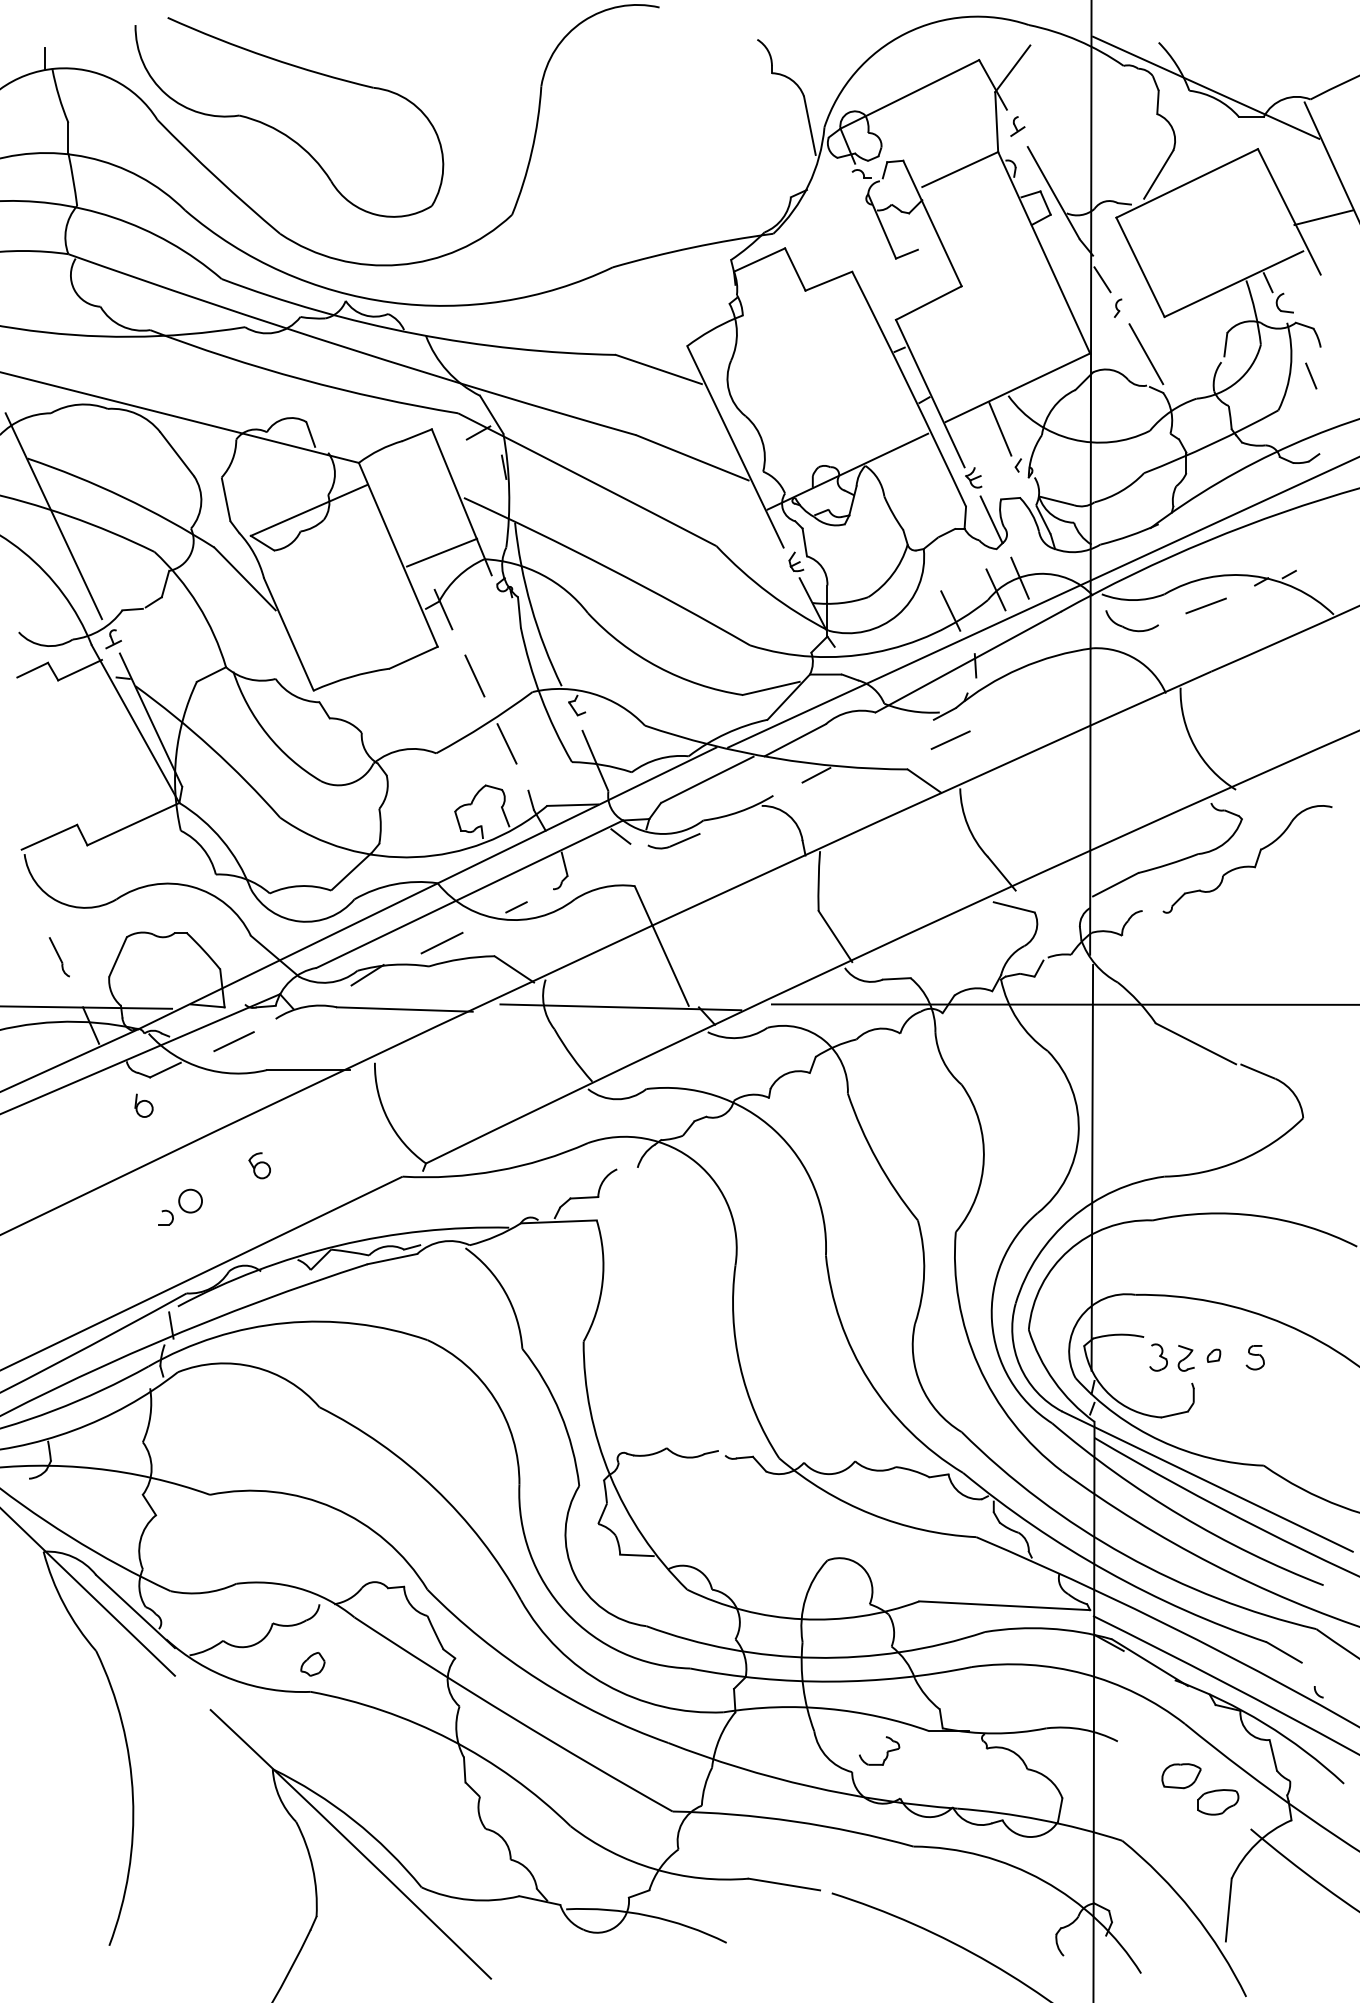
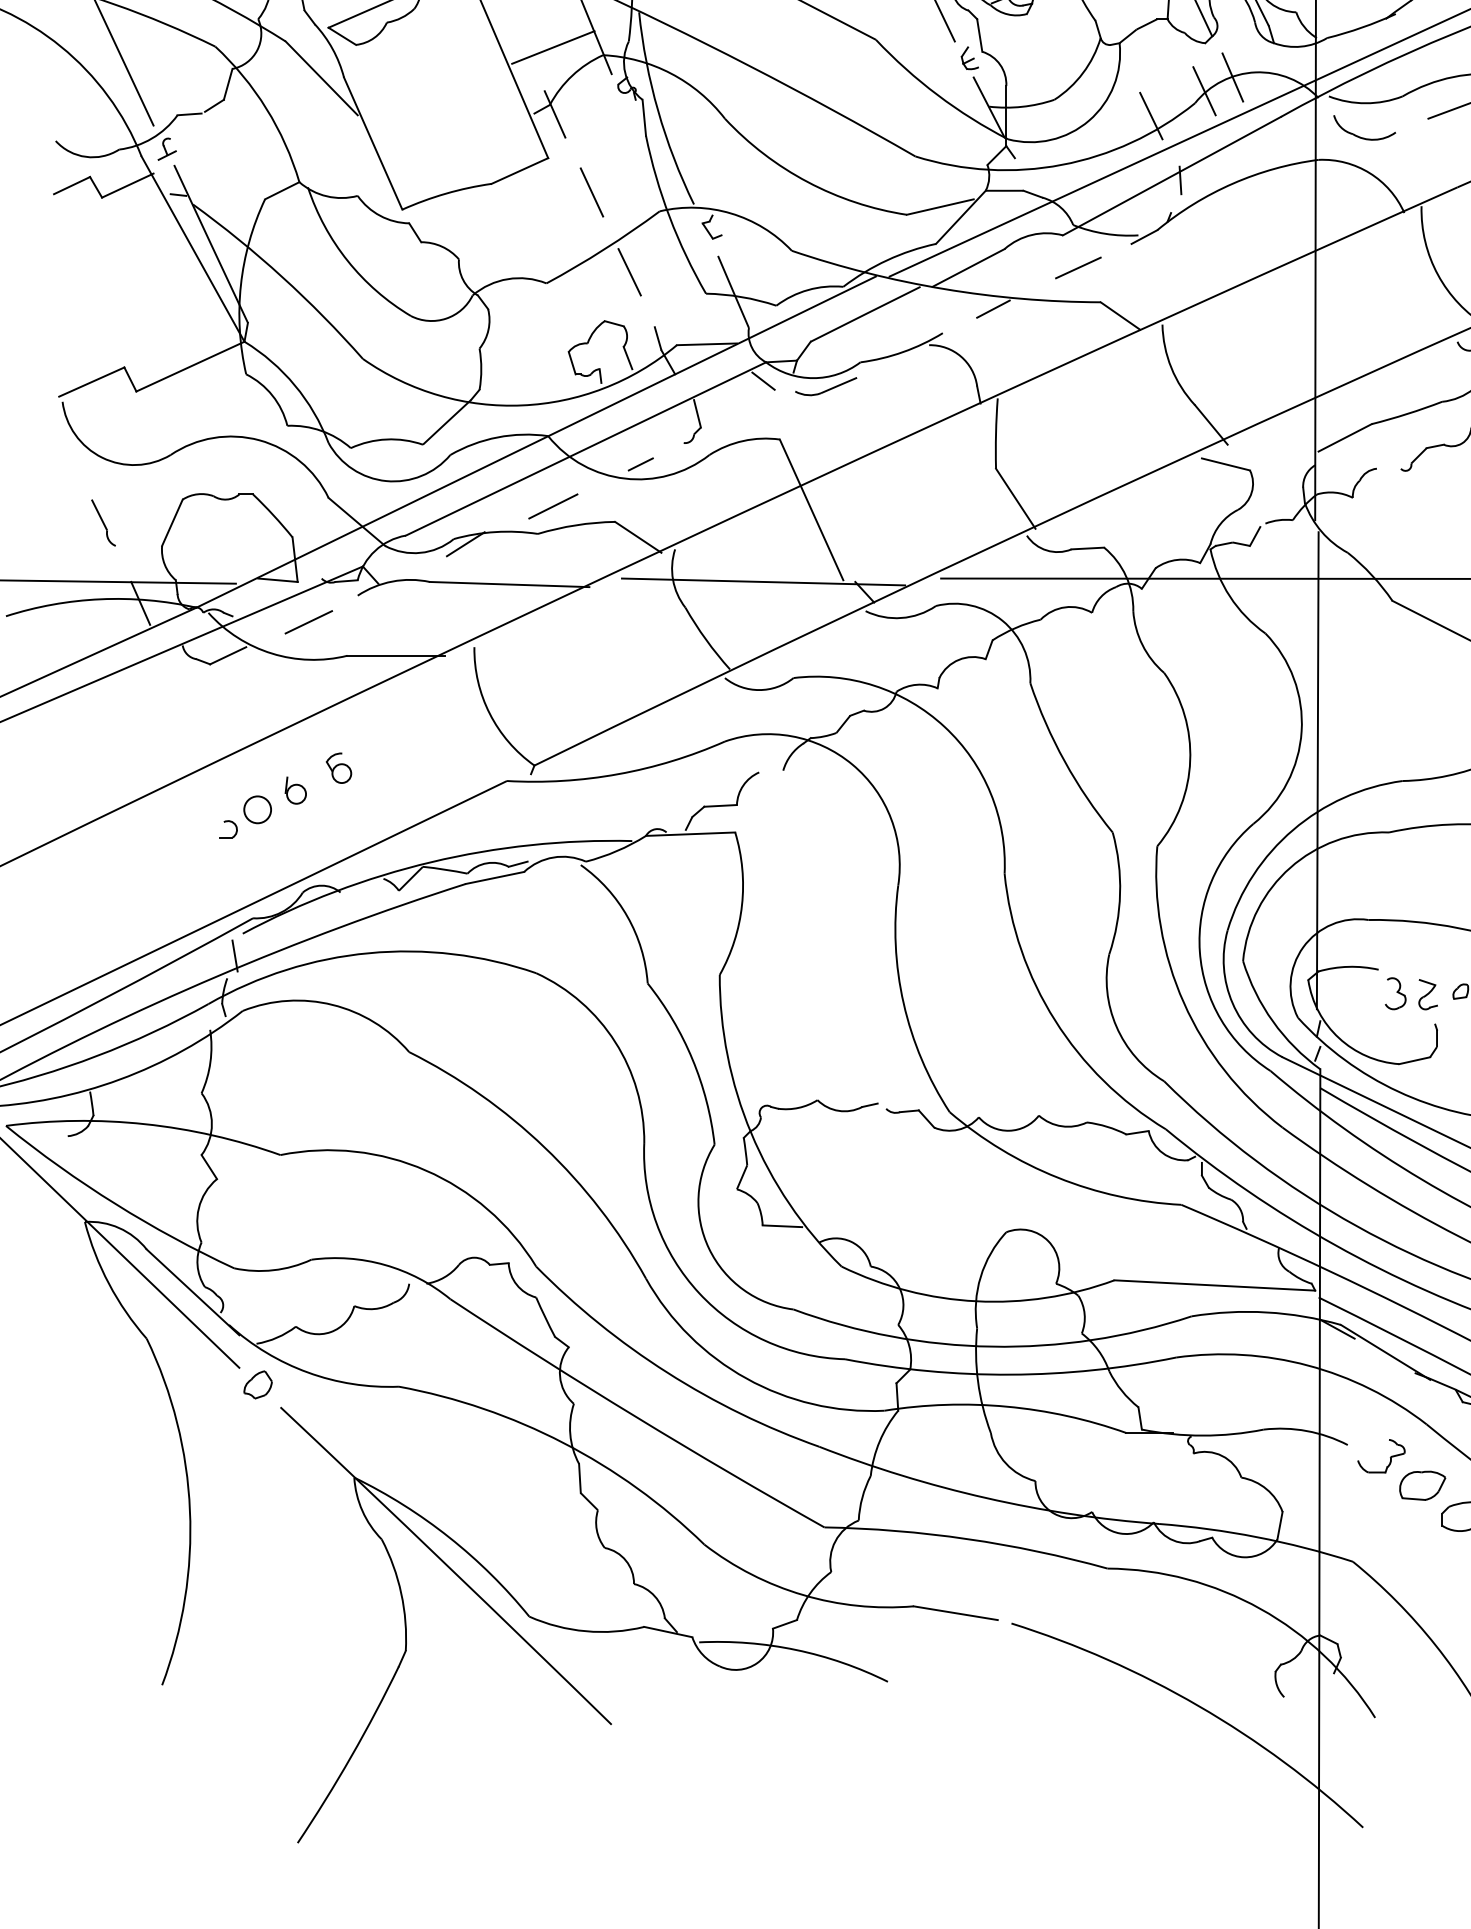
line: (950, 739) -> (1078, 267), moved
part: (143, 1105) -> (295, 790), moved
part: (312, 1664) -> (257, 1385), moved
part: (886, 1752) -> (1389, 1457), moved

